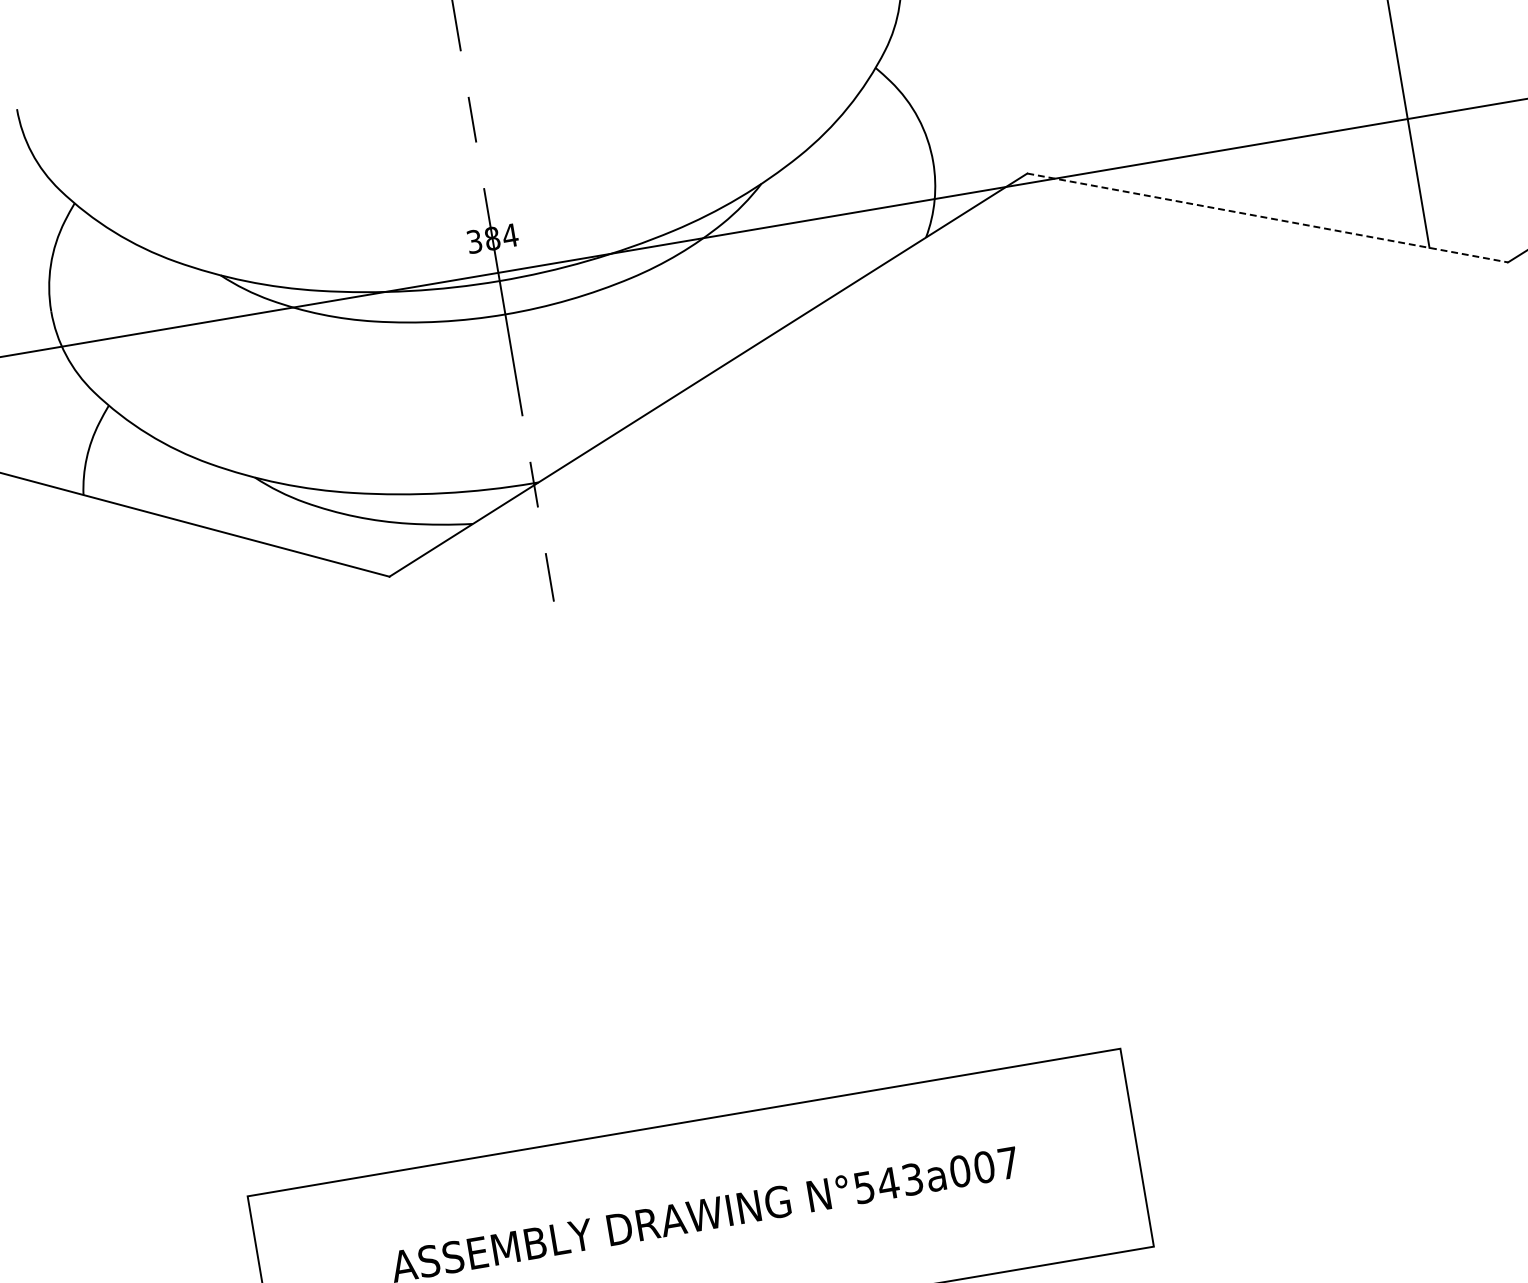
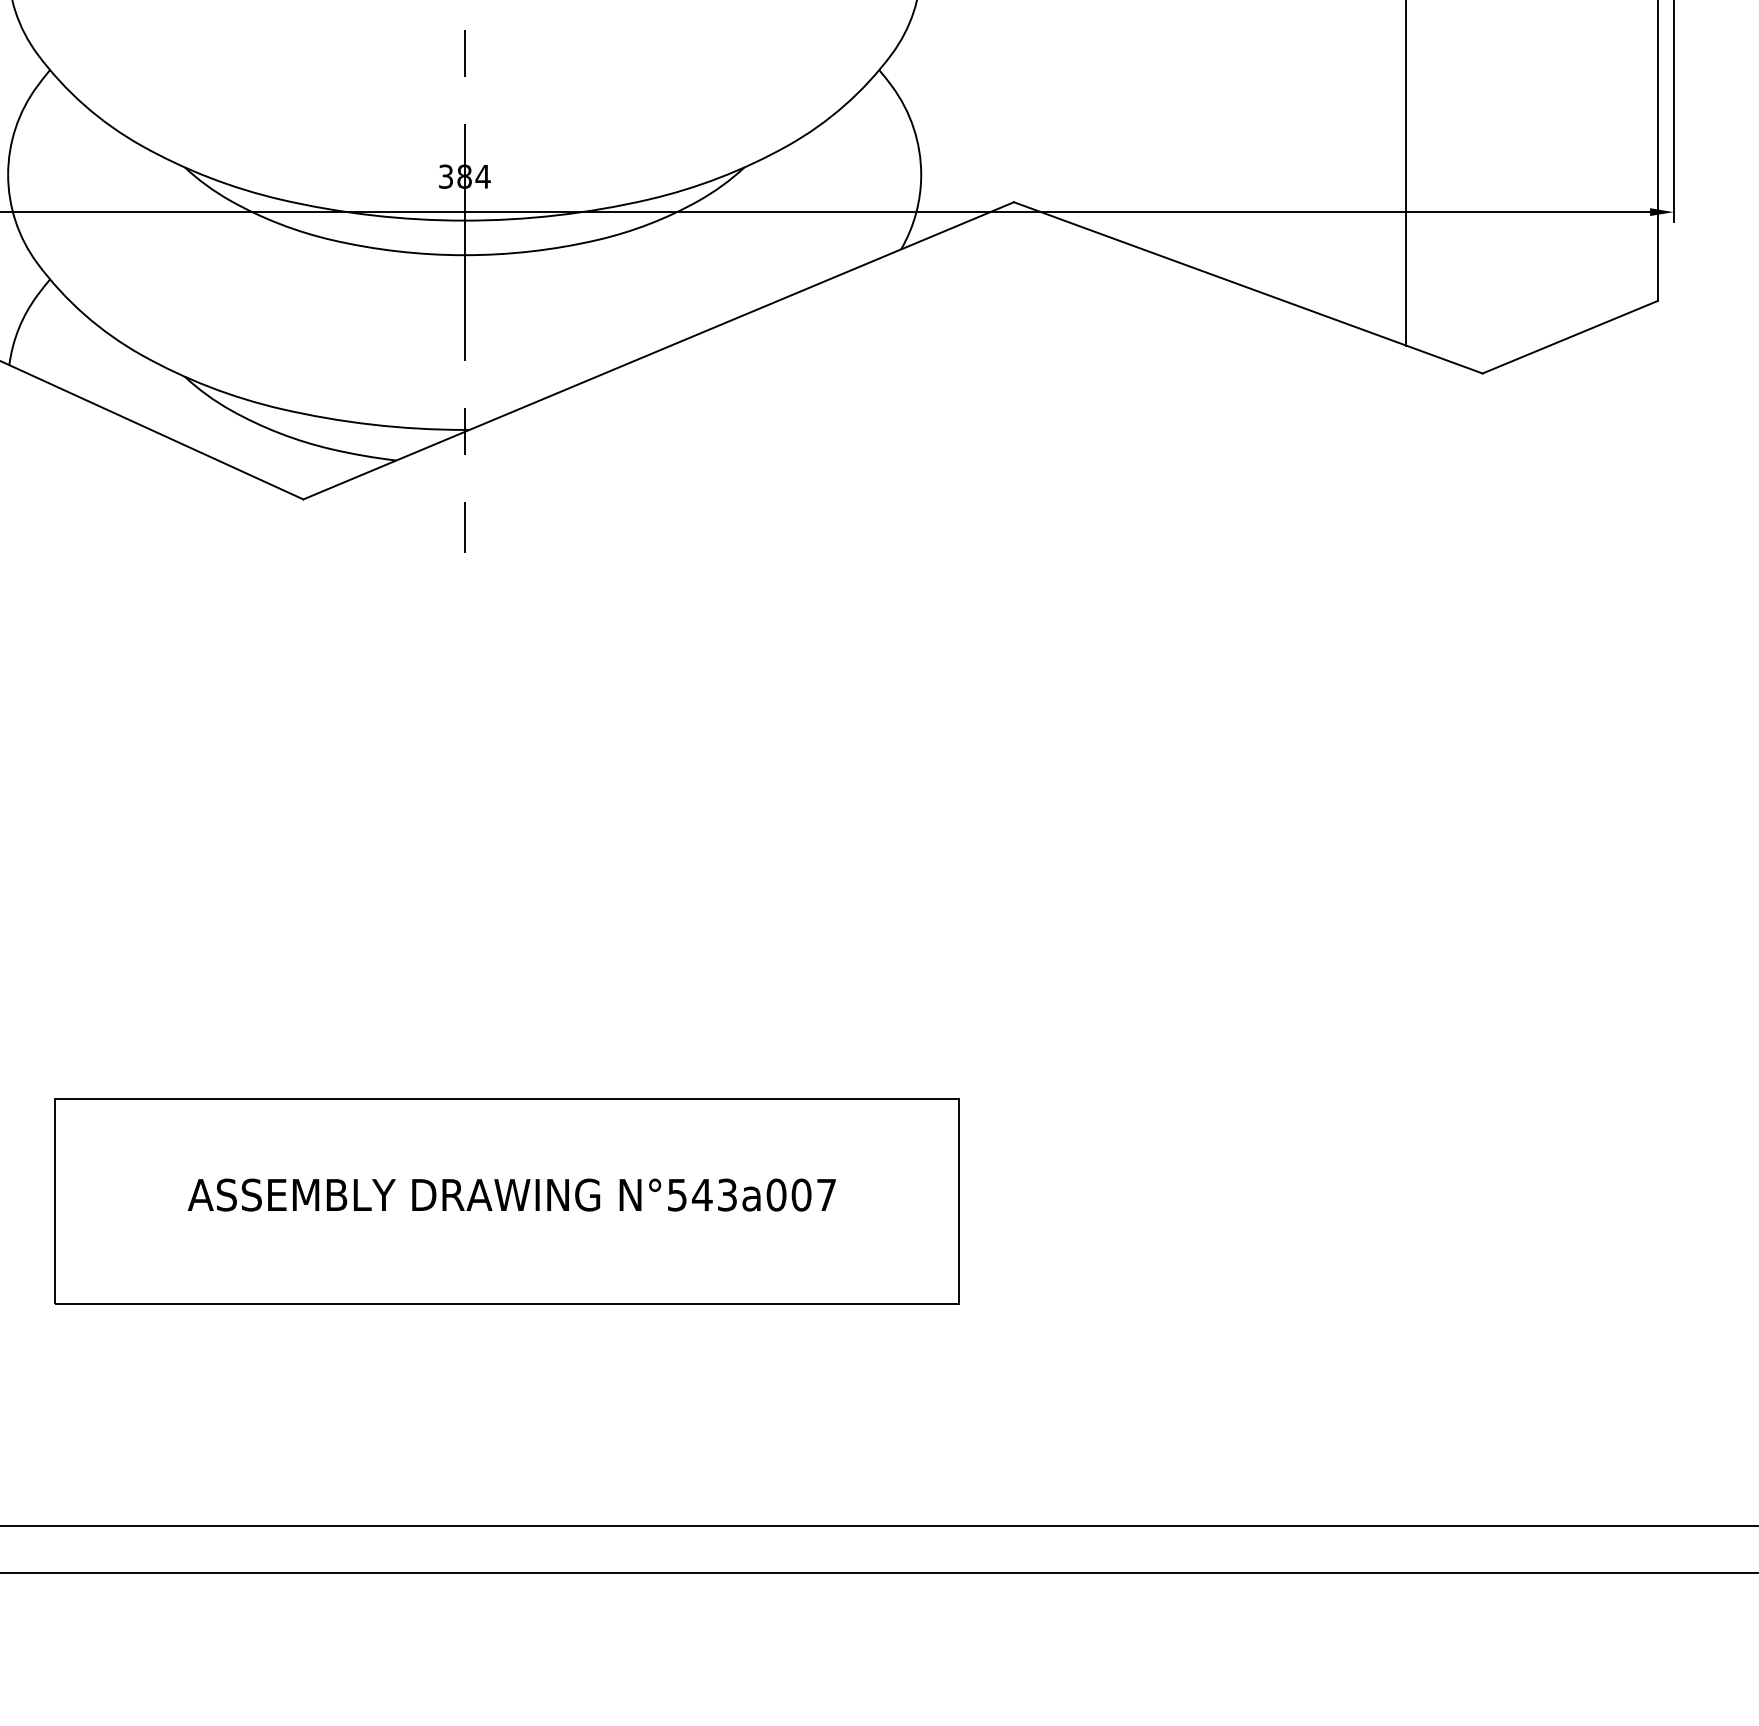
line: (1267, 218) -> (1248, 288), dashed -> solid

